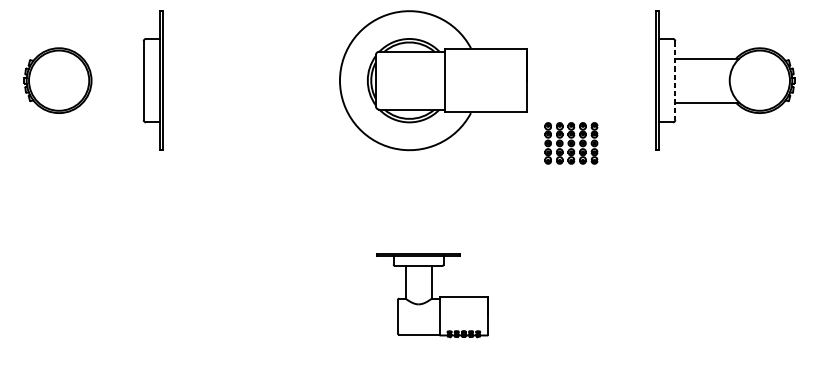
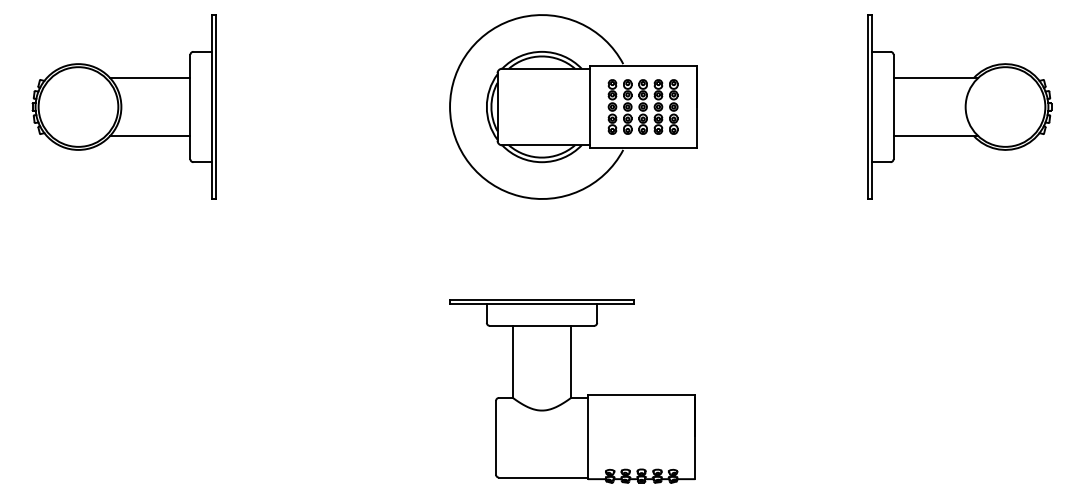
line: (113, 58) -> (150, 77), added
line: (675, 81) -> (893, 107), dashed -> solid
line: (113, 102) -> (150, 136), added
part: (570, 143) -> (642, 106), moved
part: (432, 295) -> (572, 391), size x1.67

